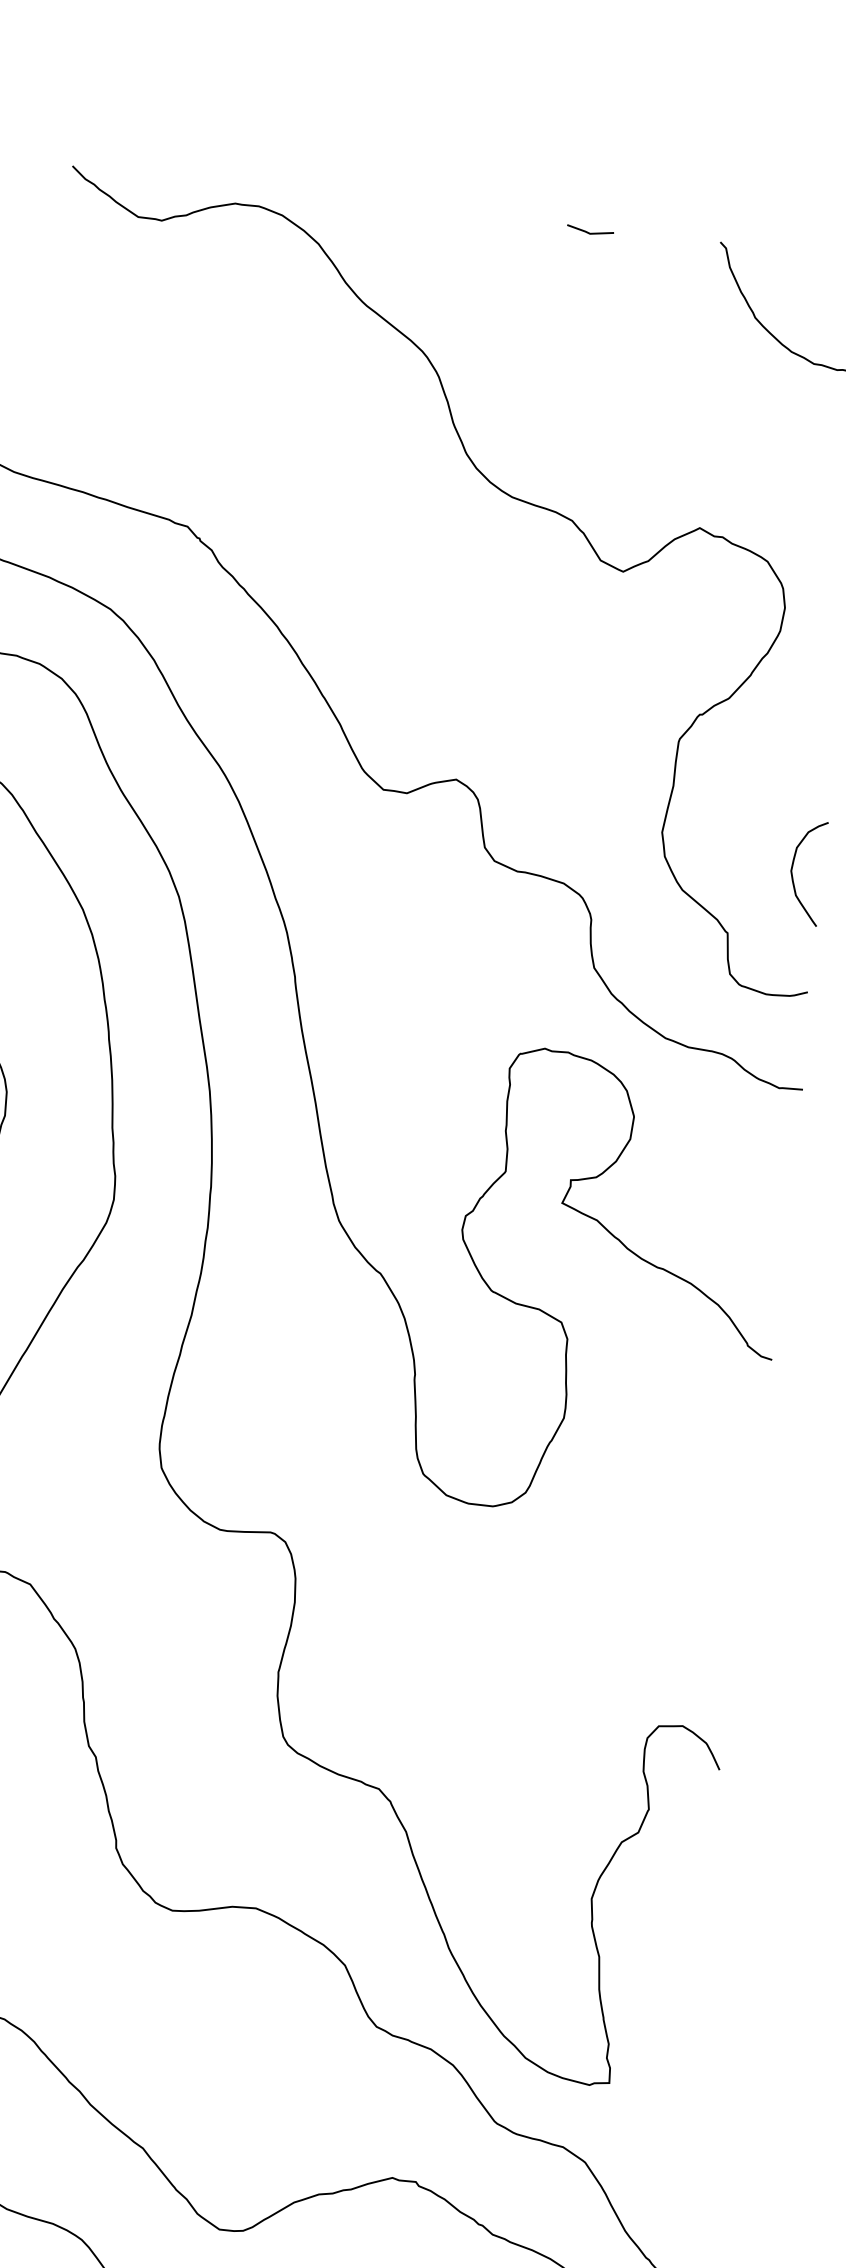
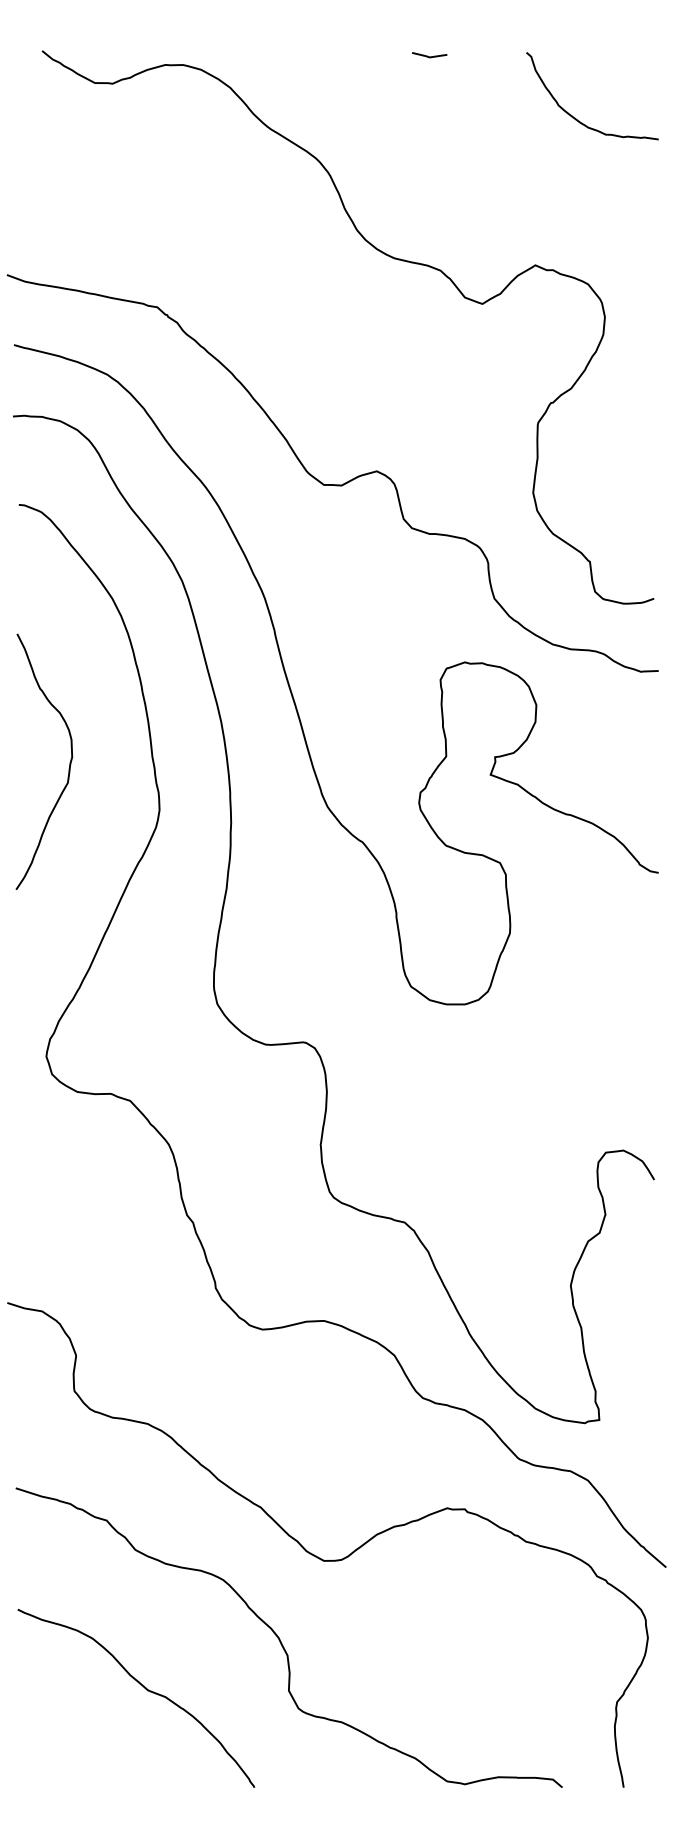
curve: (793, 873) -> (633, 512), removed

